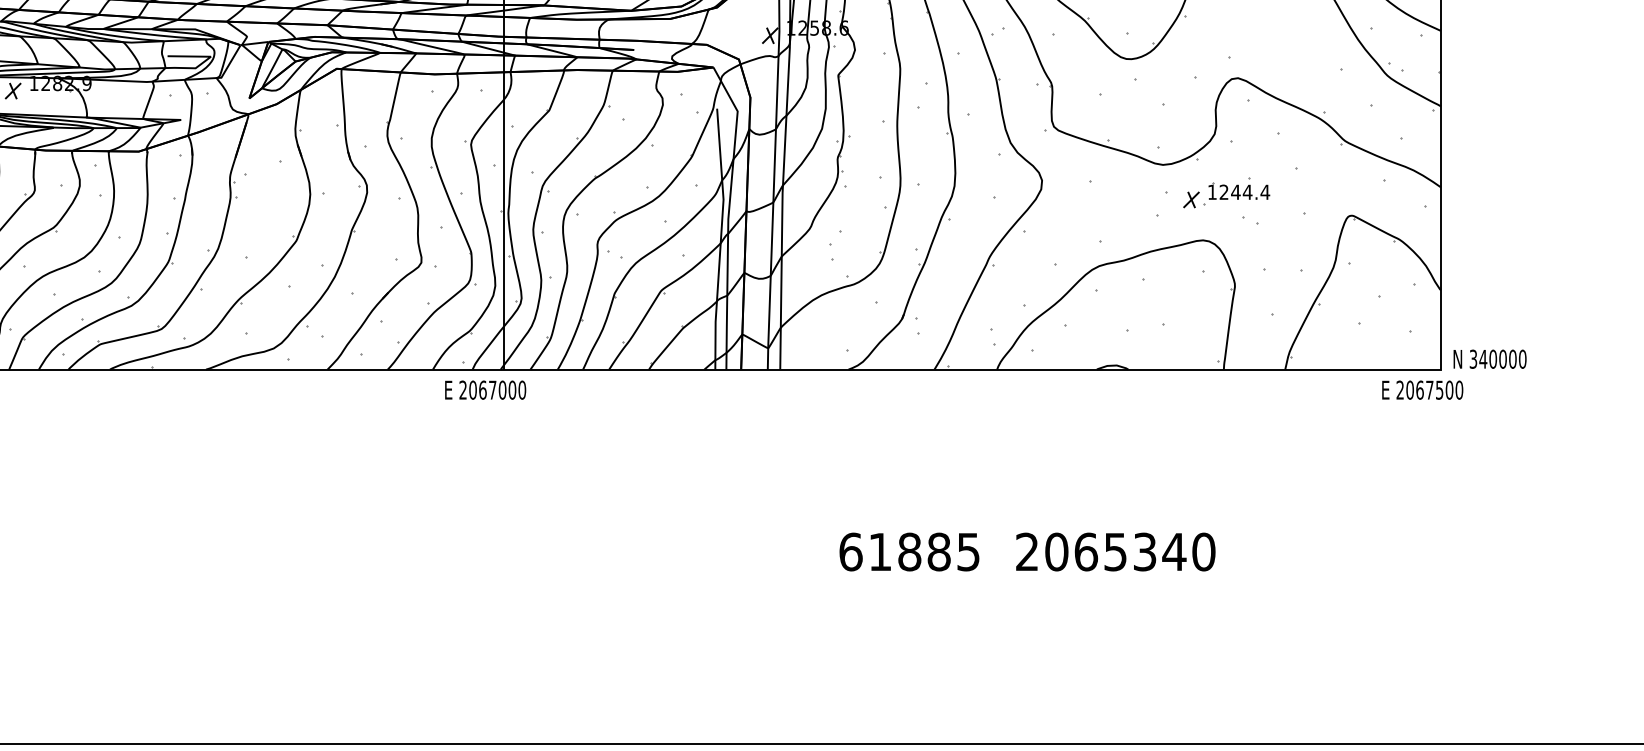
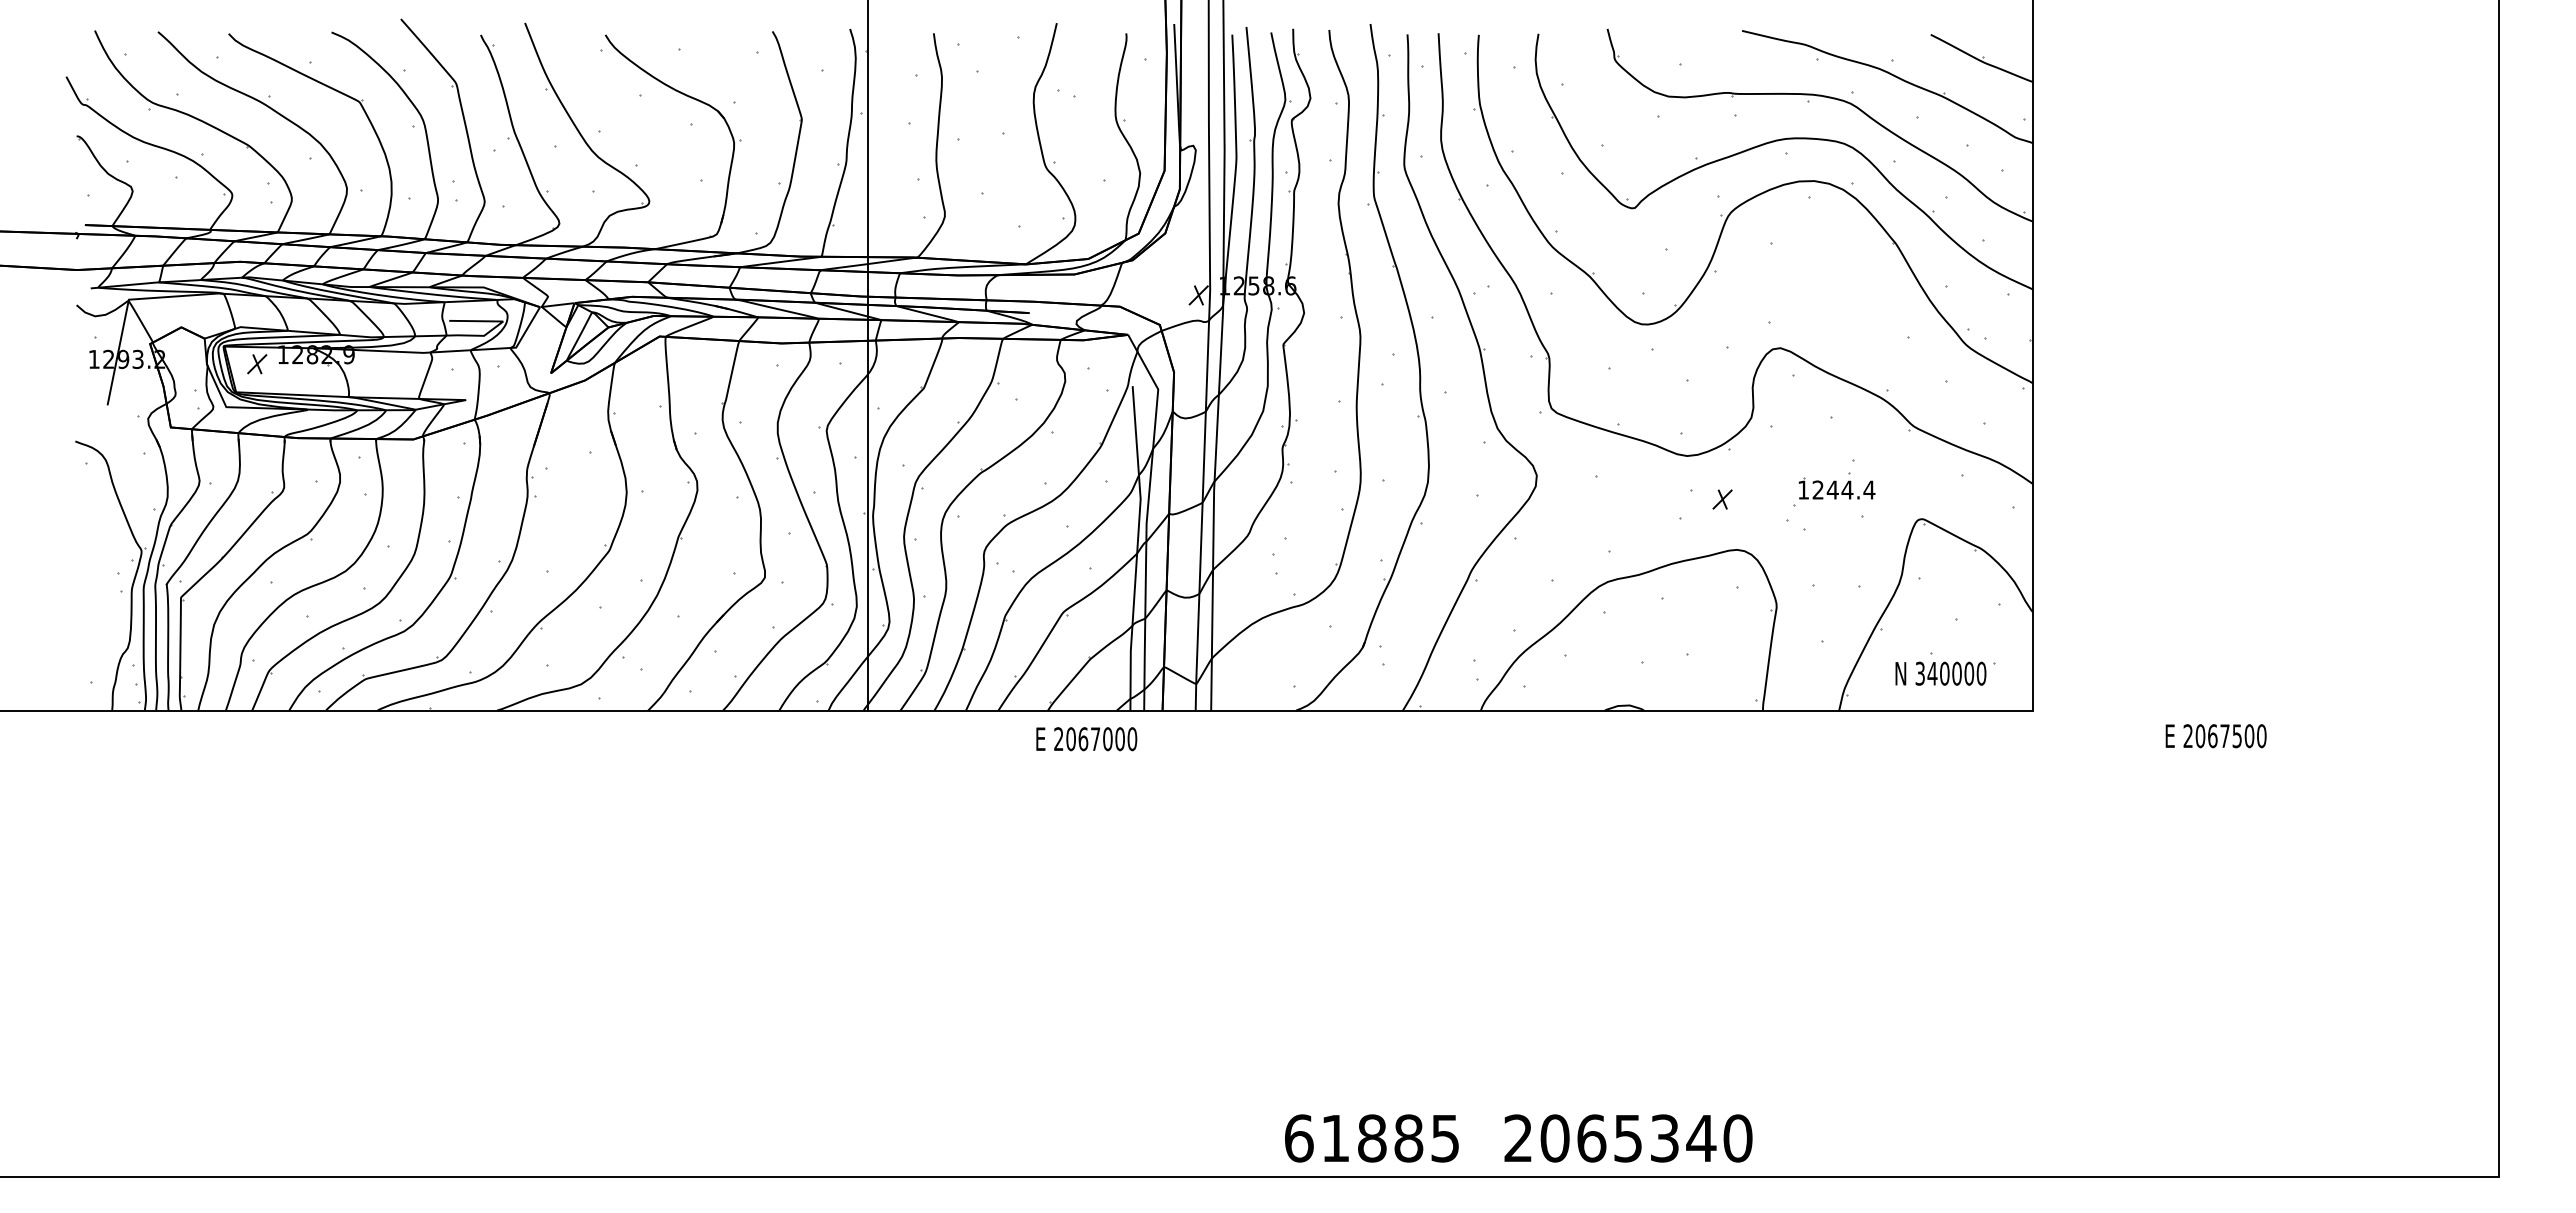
part: (1237, 191) -> (1834, 489), moved
text: (1489, 359) -> (1940, 673), moved
text: (485, 390) -> (1086, 739), moved
text: (1422, 390) -> (2215, 736), moved
text: (1027, 552) -> (1518, 1138), moved

